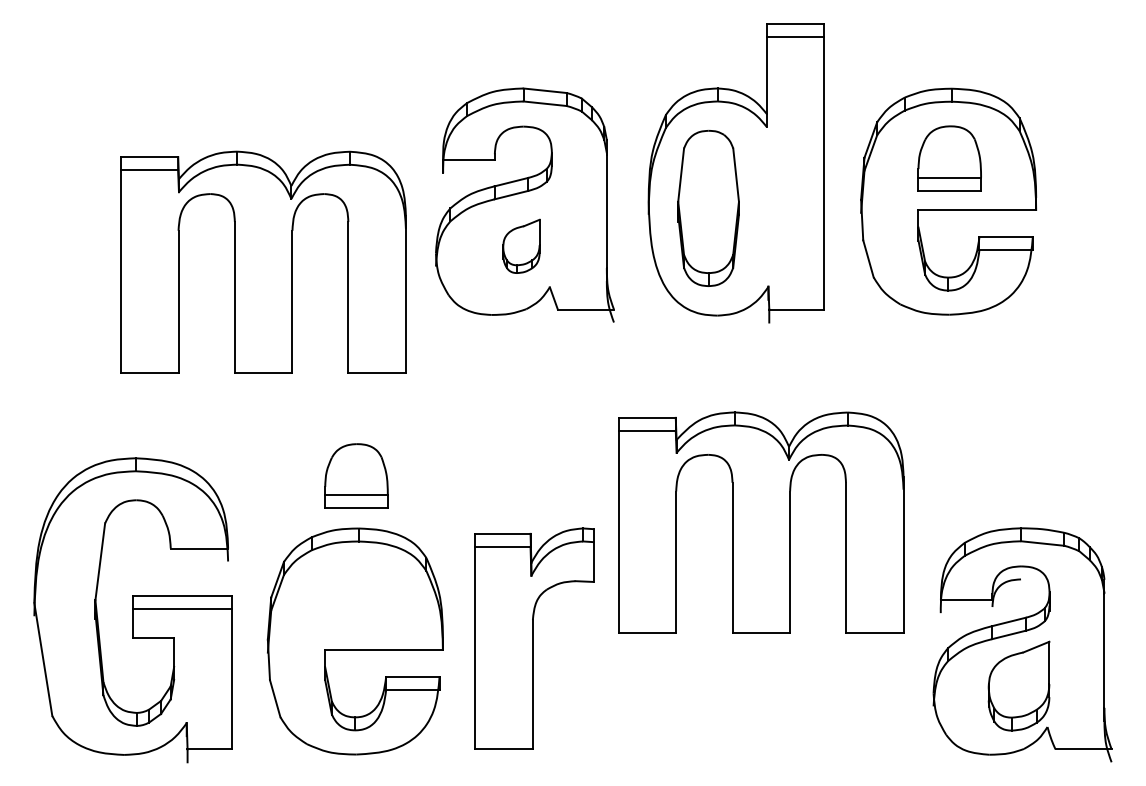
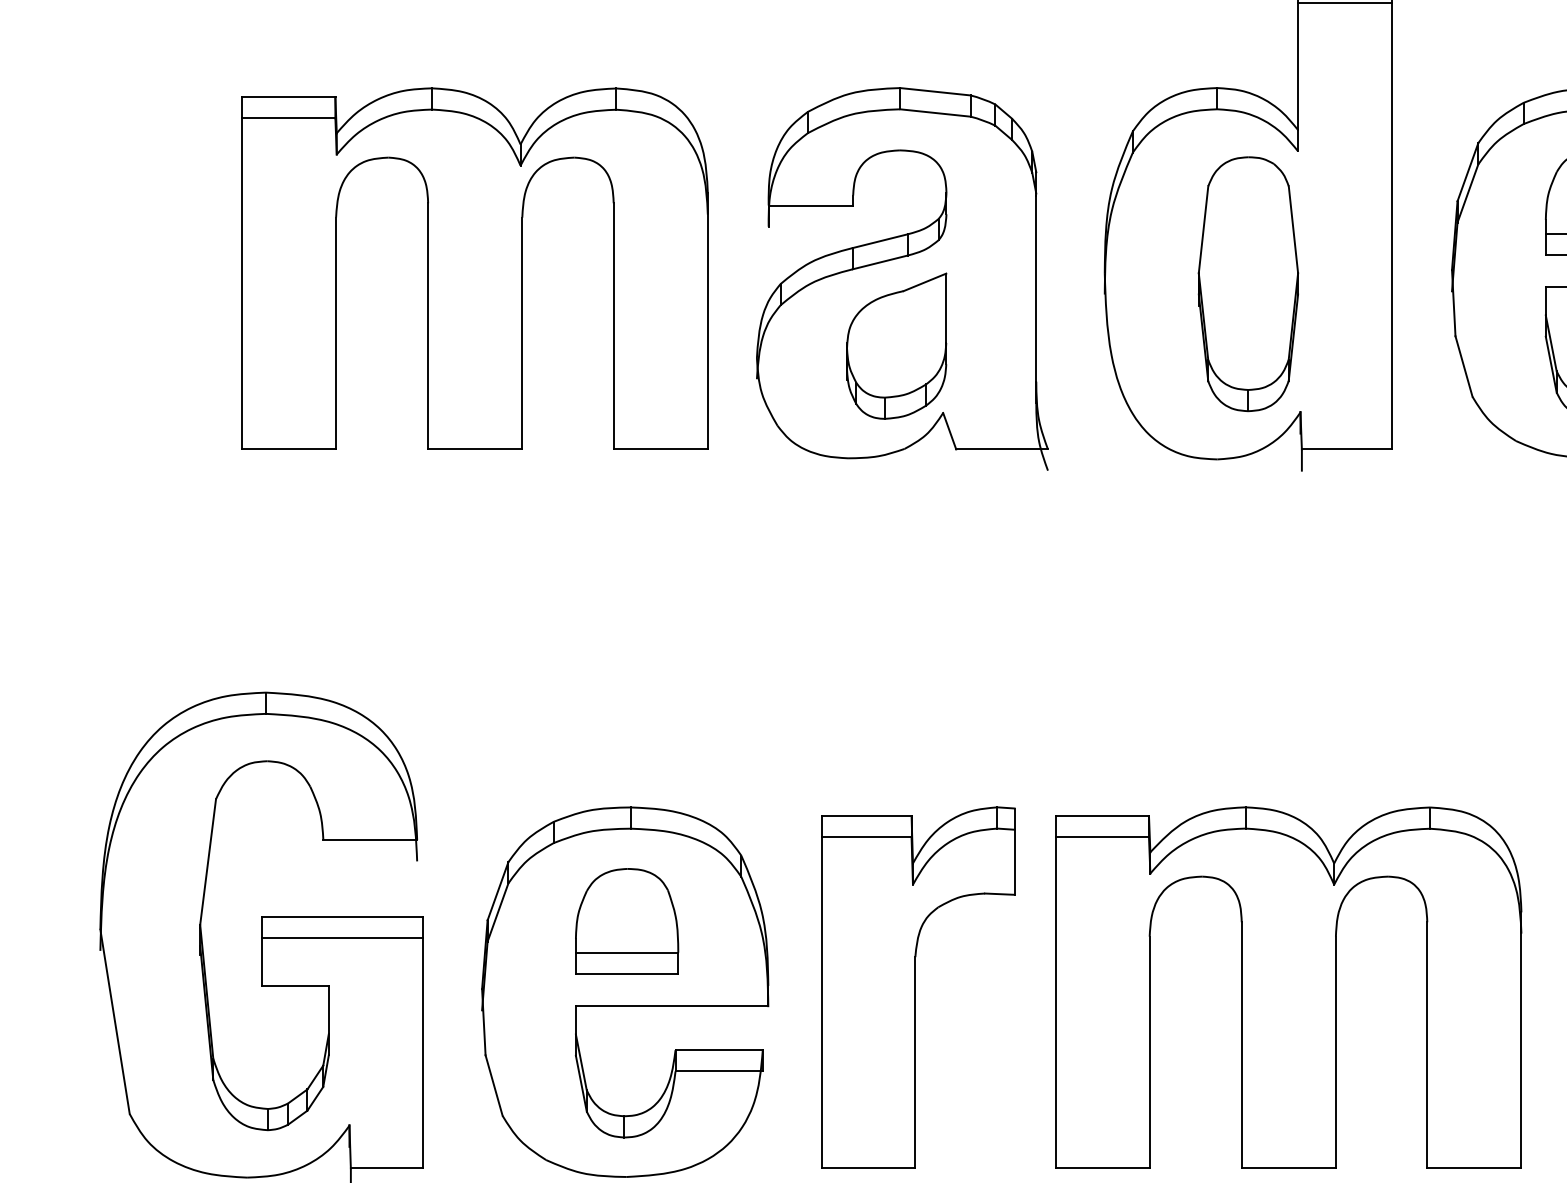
part: (708, 207) -> (1248, 282), moved
part: (521, 246) -> (896, 346), size x1.67
part: (263, 261) -> (474, 267), moved
part: (356, 475) -> (627, 920), moved
part: (761, 522) -> (1289, 987), moved

